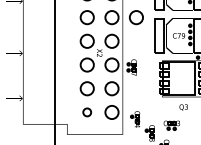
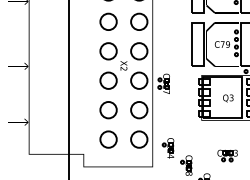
circle: (136, 17) -> (169, 21), removed
text: (183, 107) -> (228, 98), moved
circle: (87, 112) -> (108, 139), size x1.67
part: (171, 125) -> (227, 155), moved

